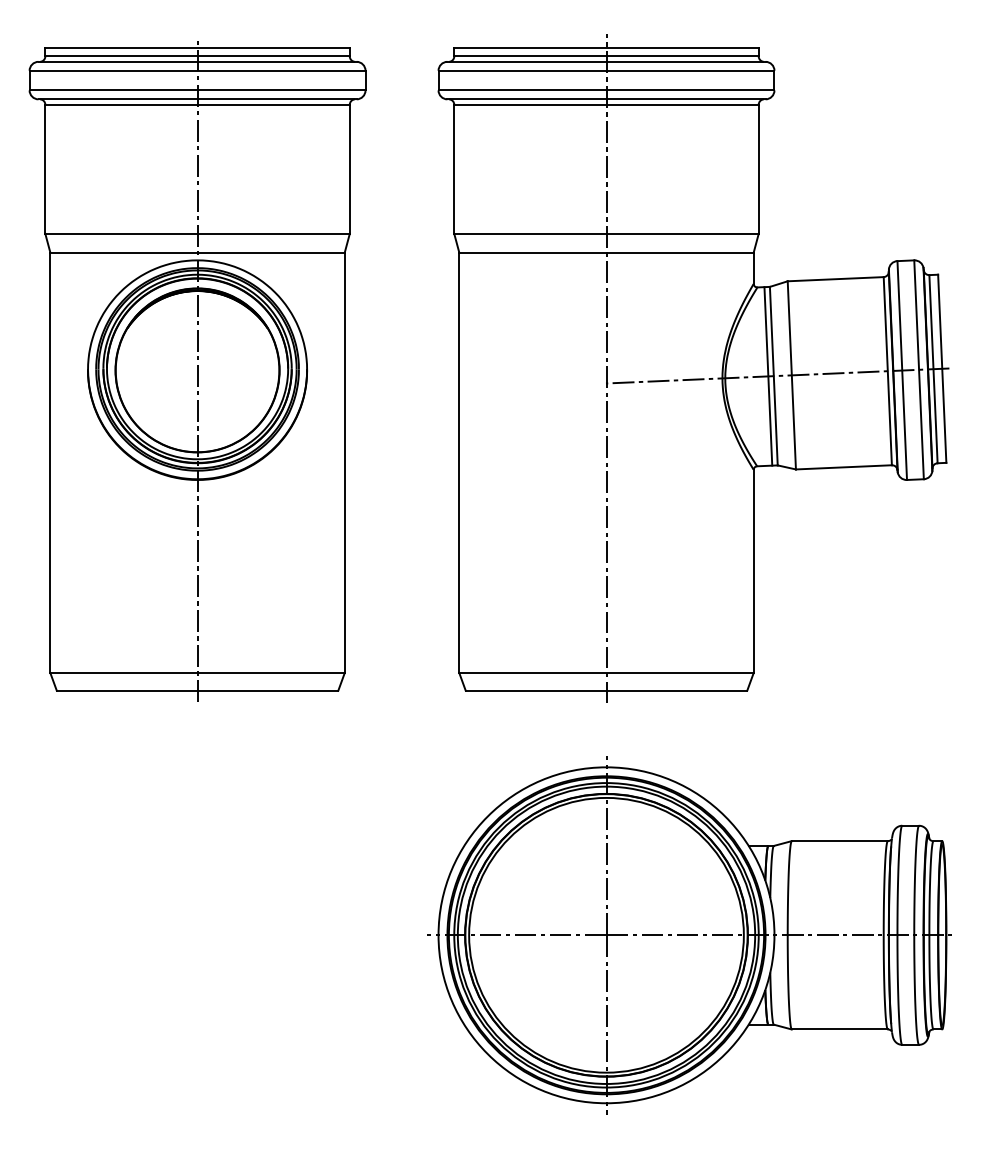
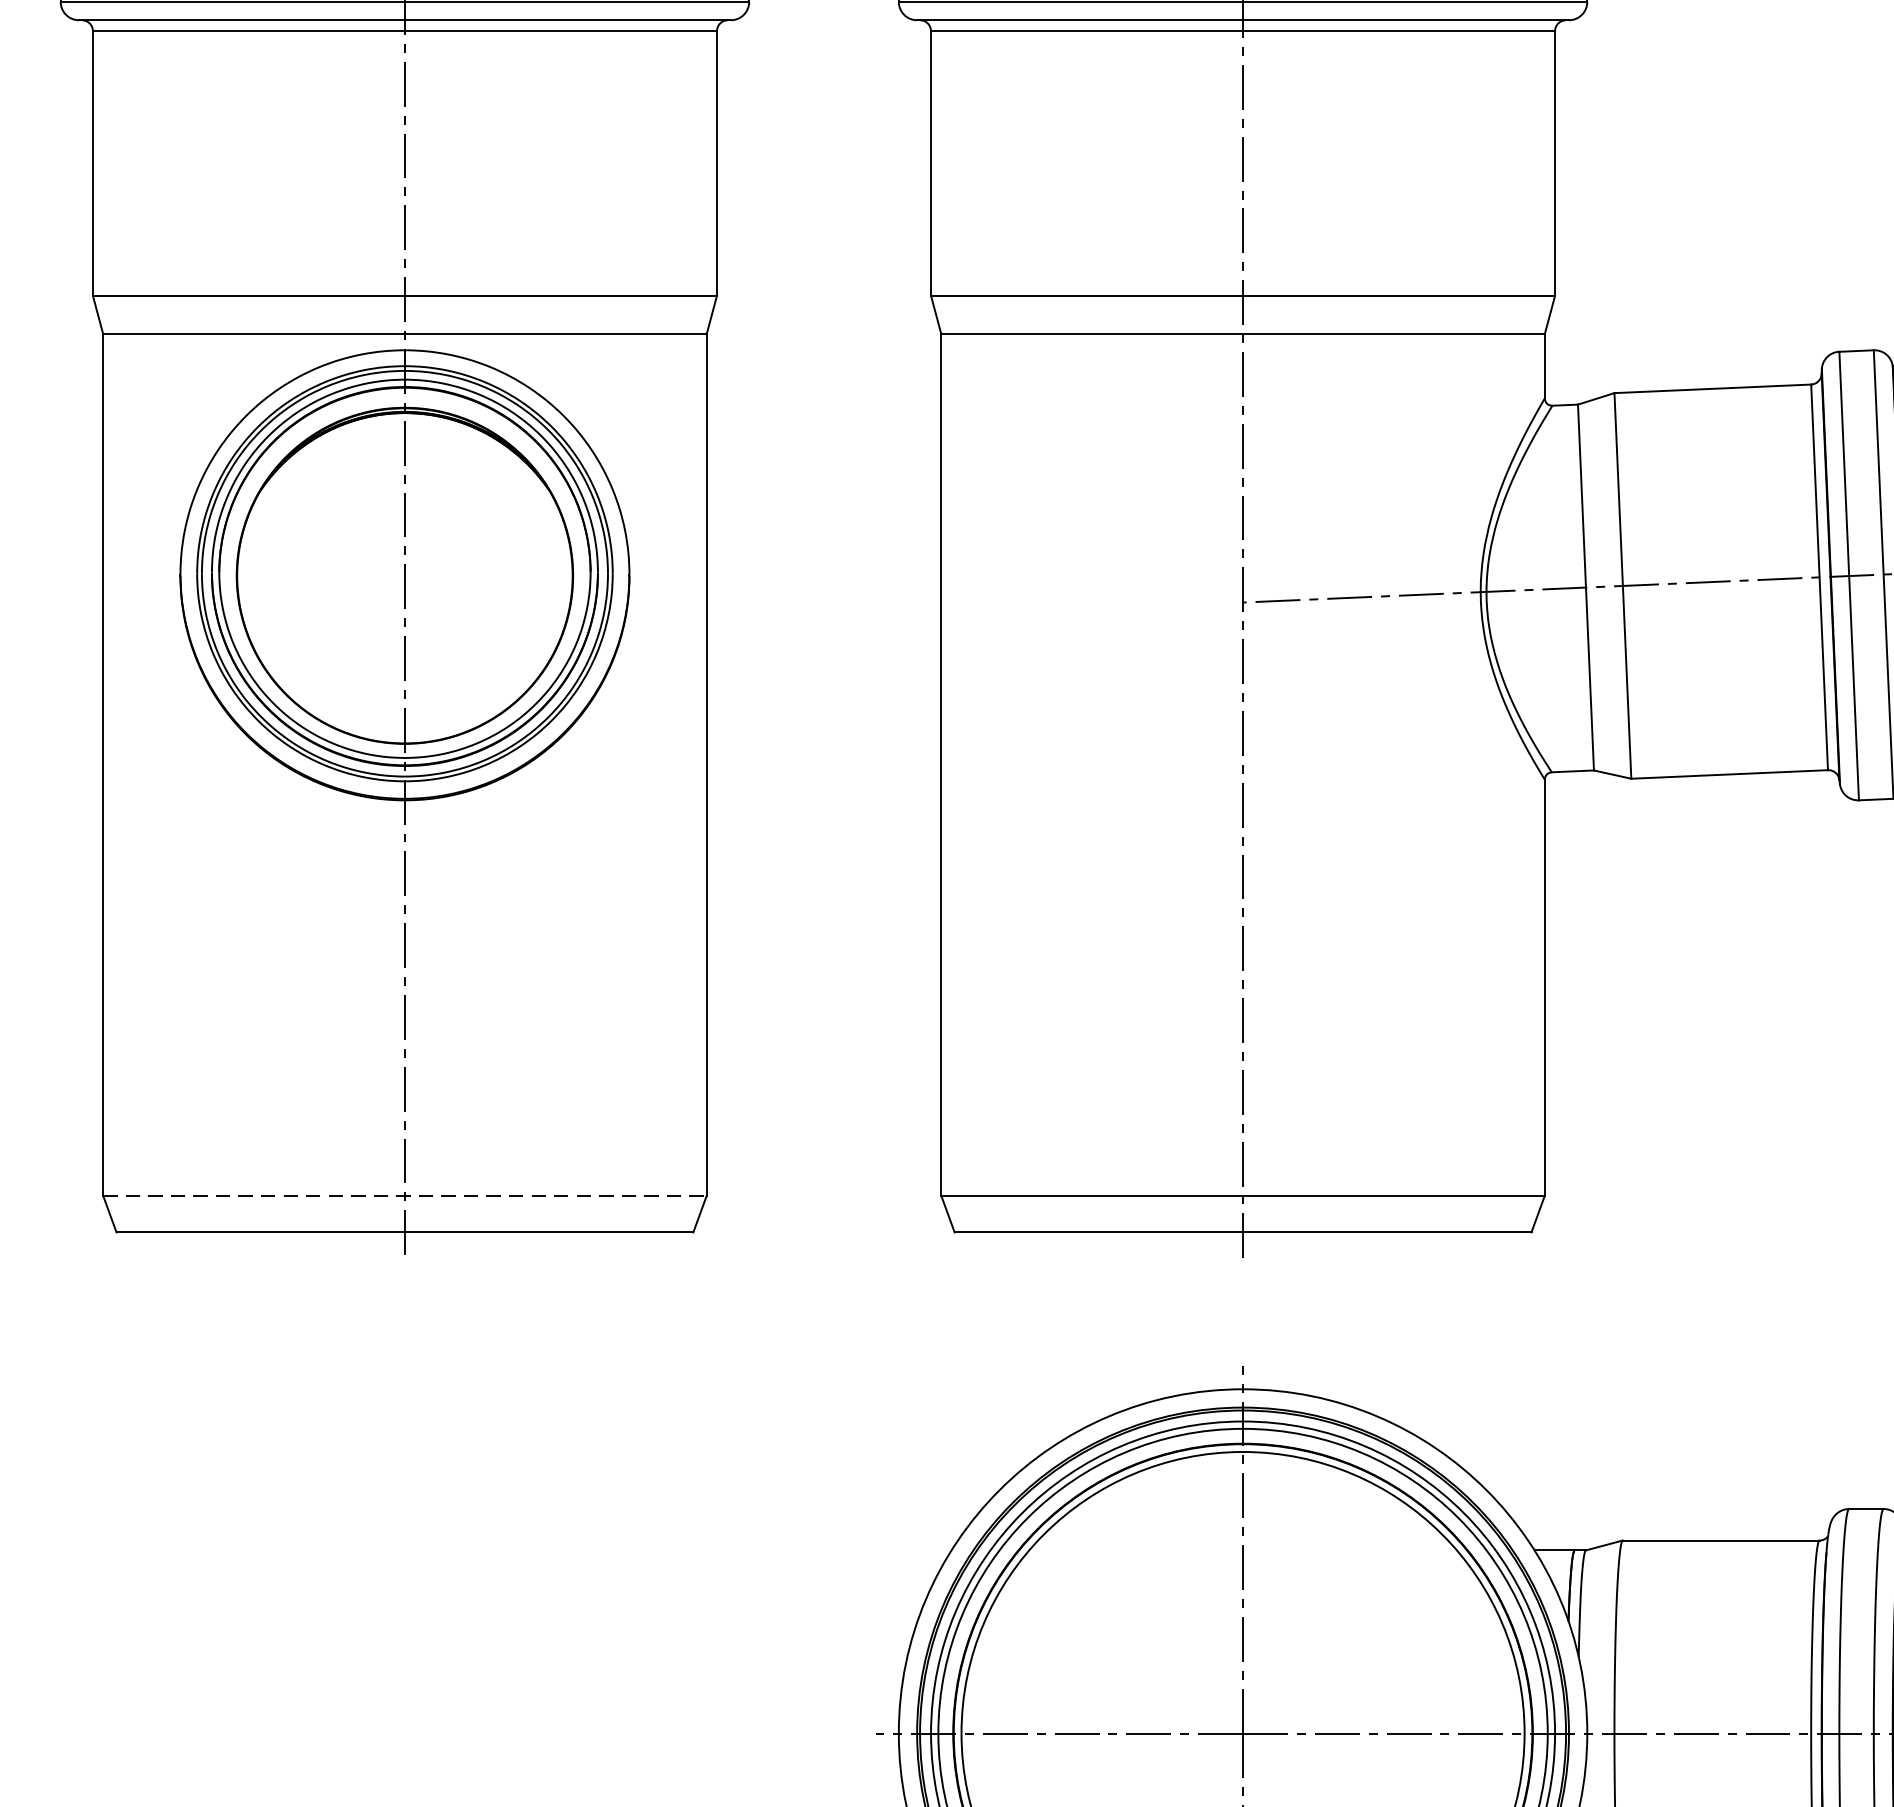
line: (768, 376) -> (1575, 588), removed
line: (198, 672) -> (406, 1194), solid -> dashed

